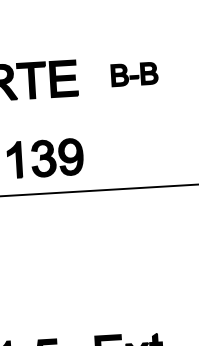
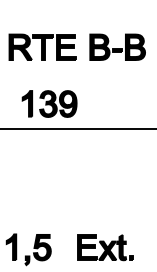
part: (134, 73) -> (117, 46), size x1.67

